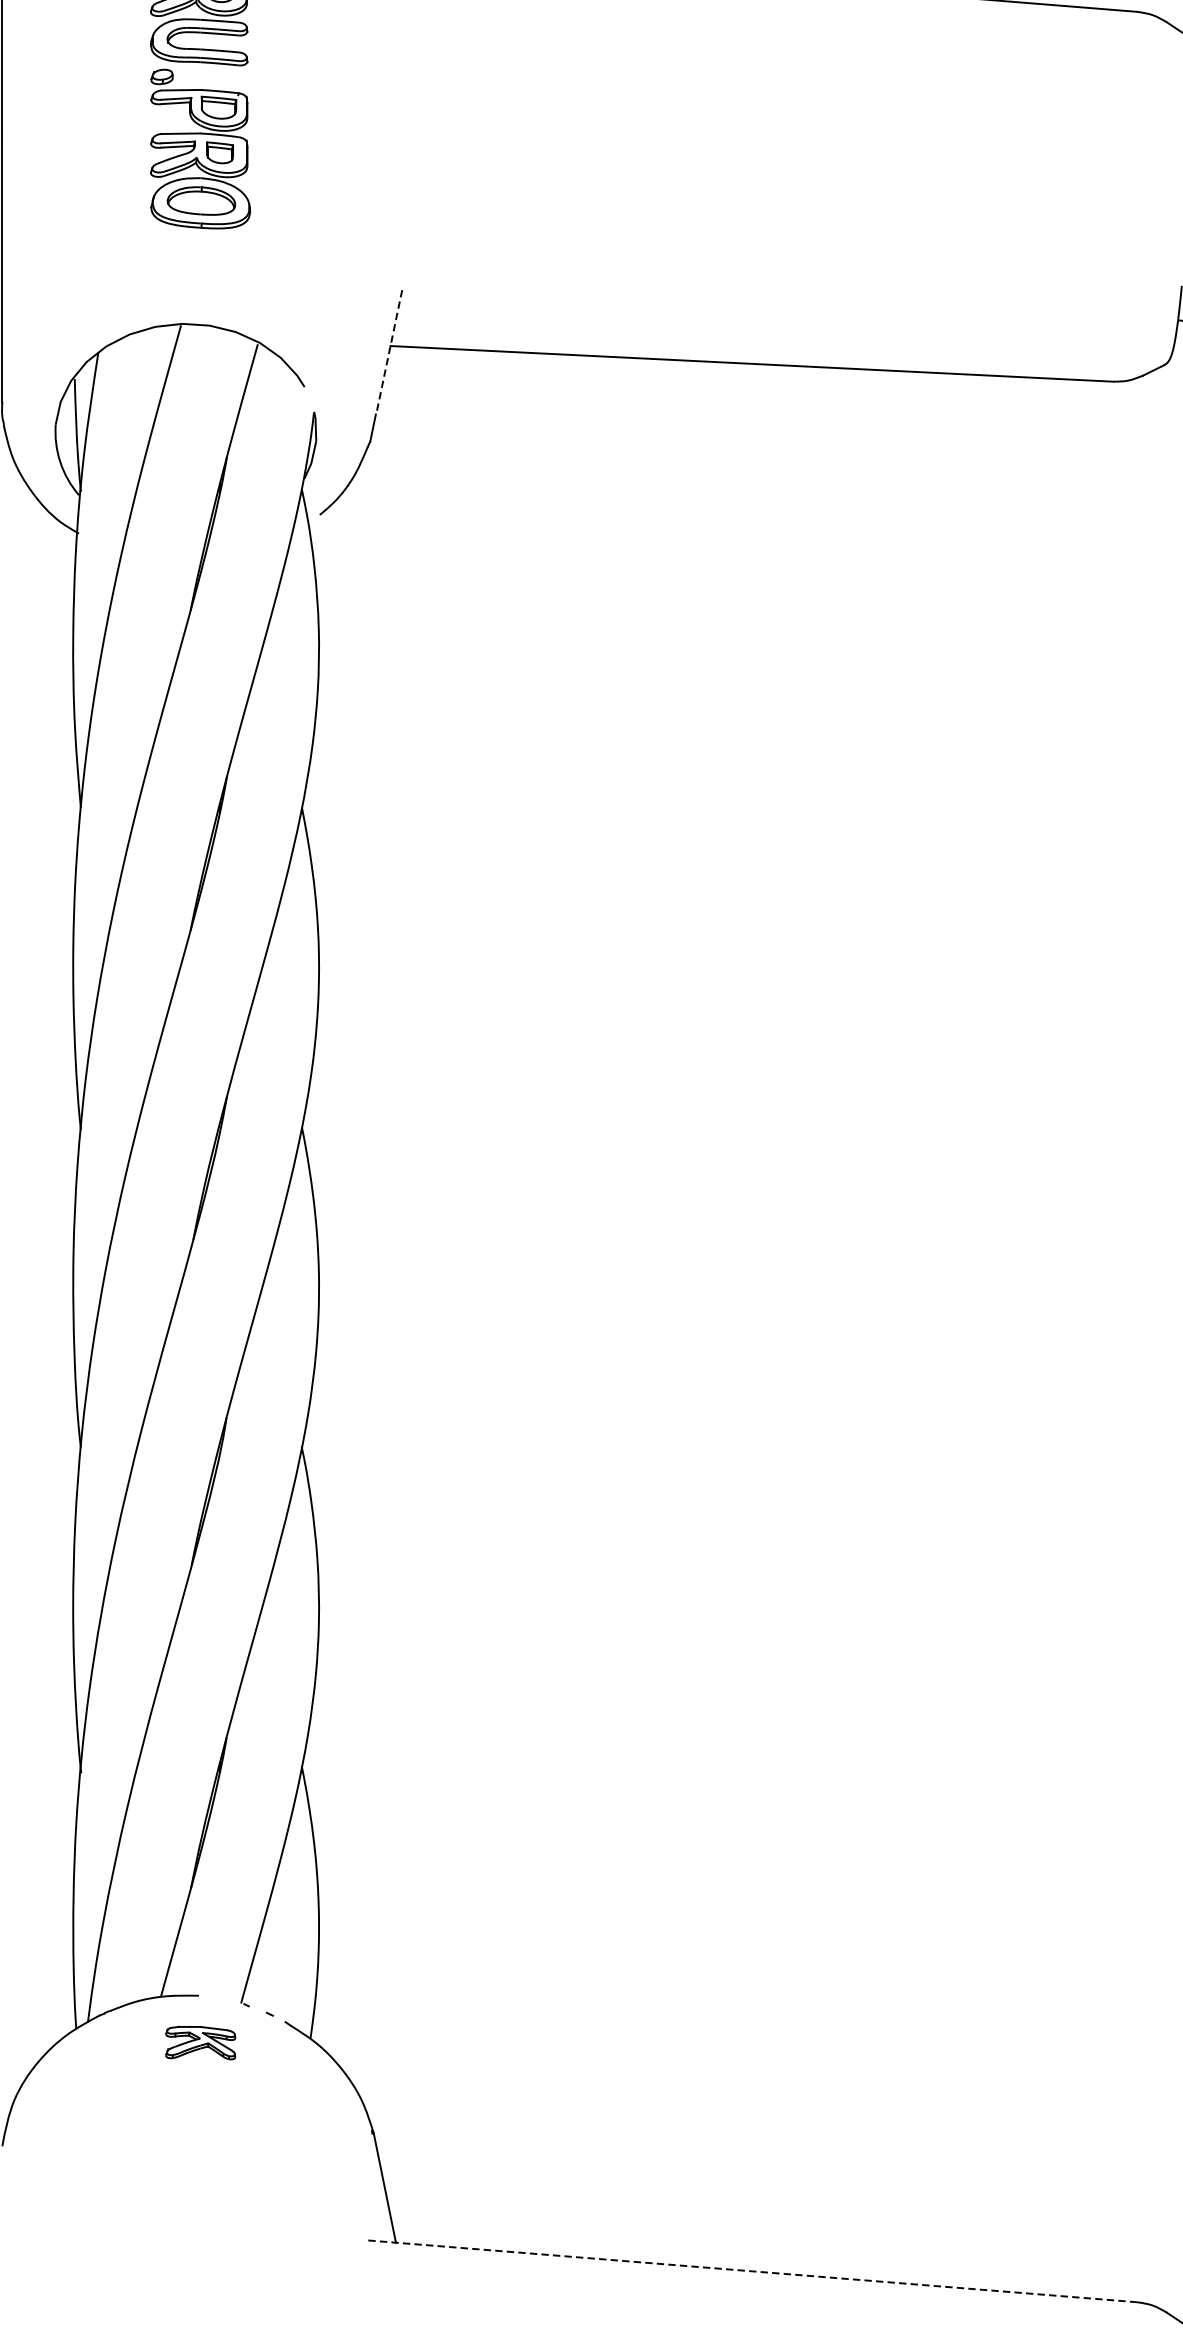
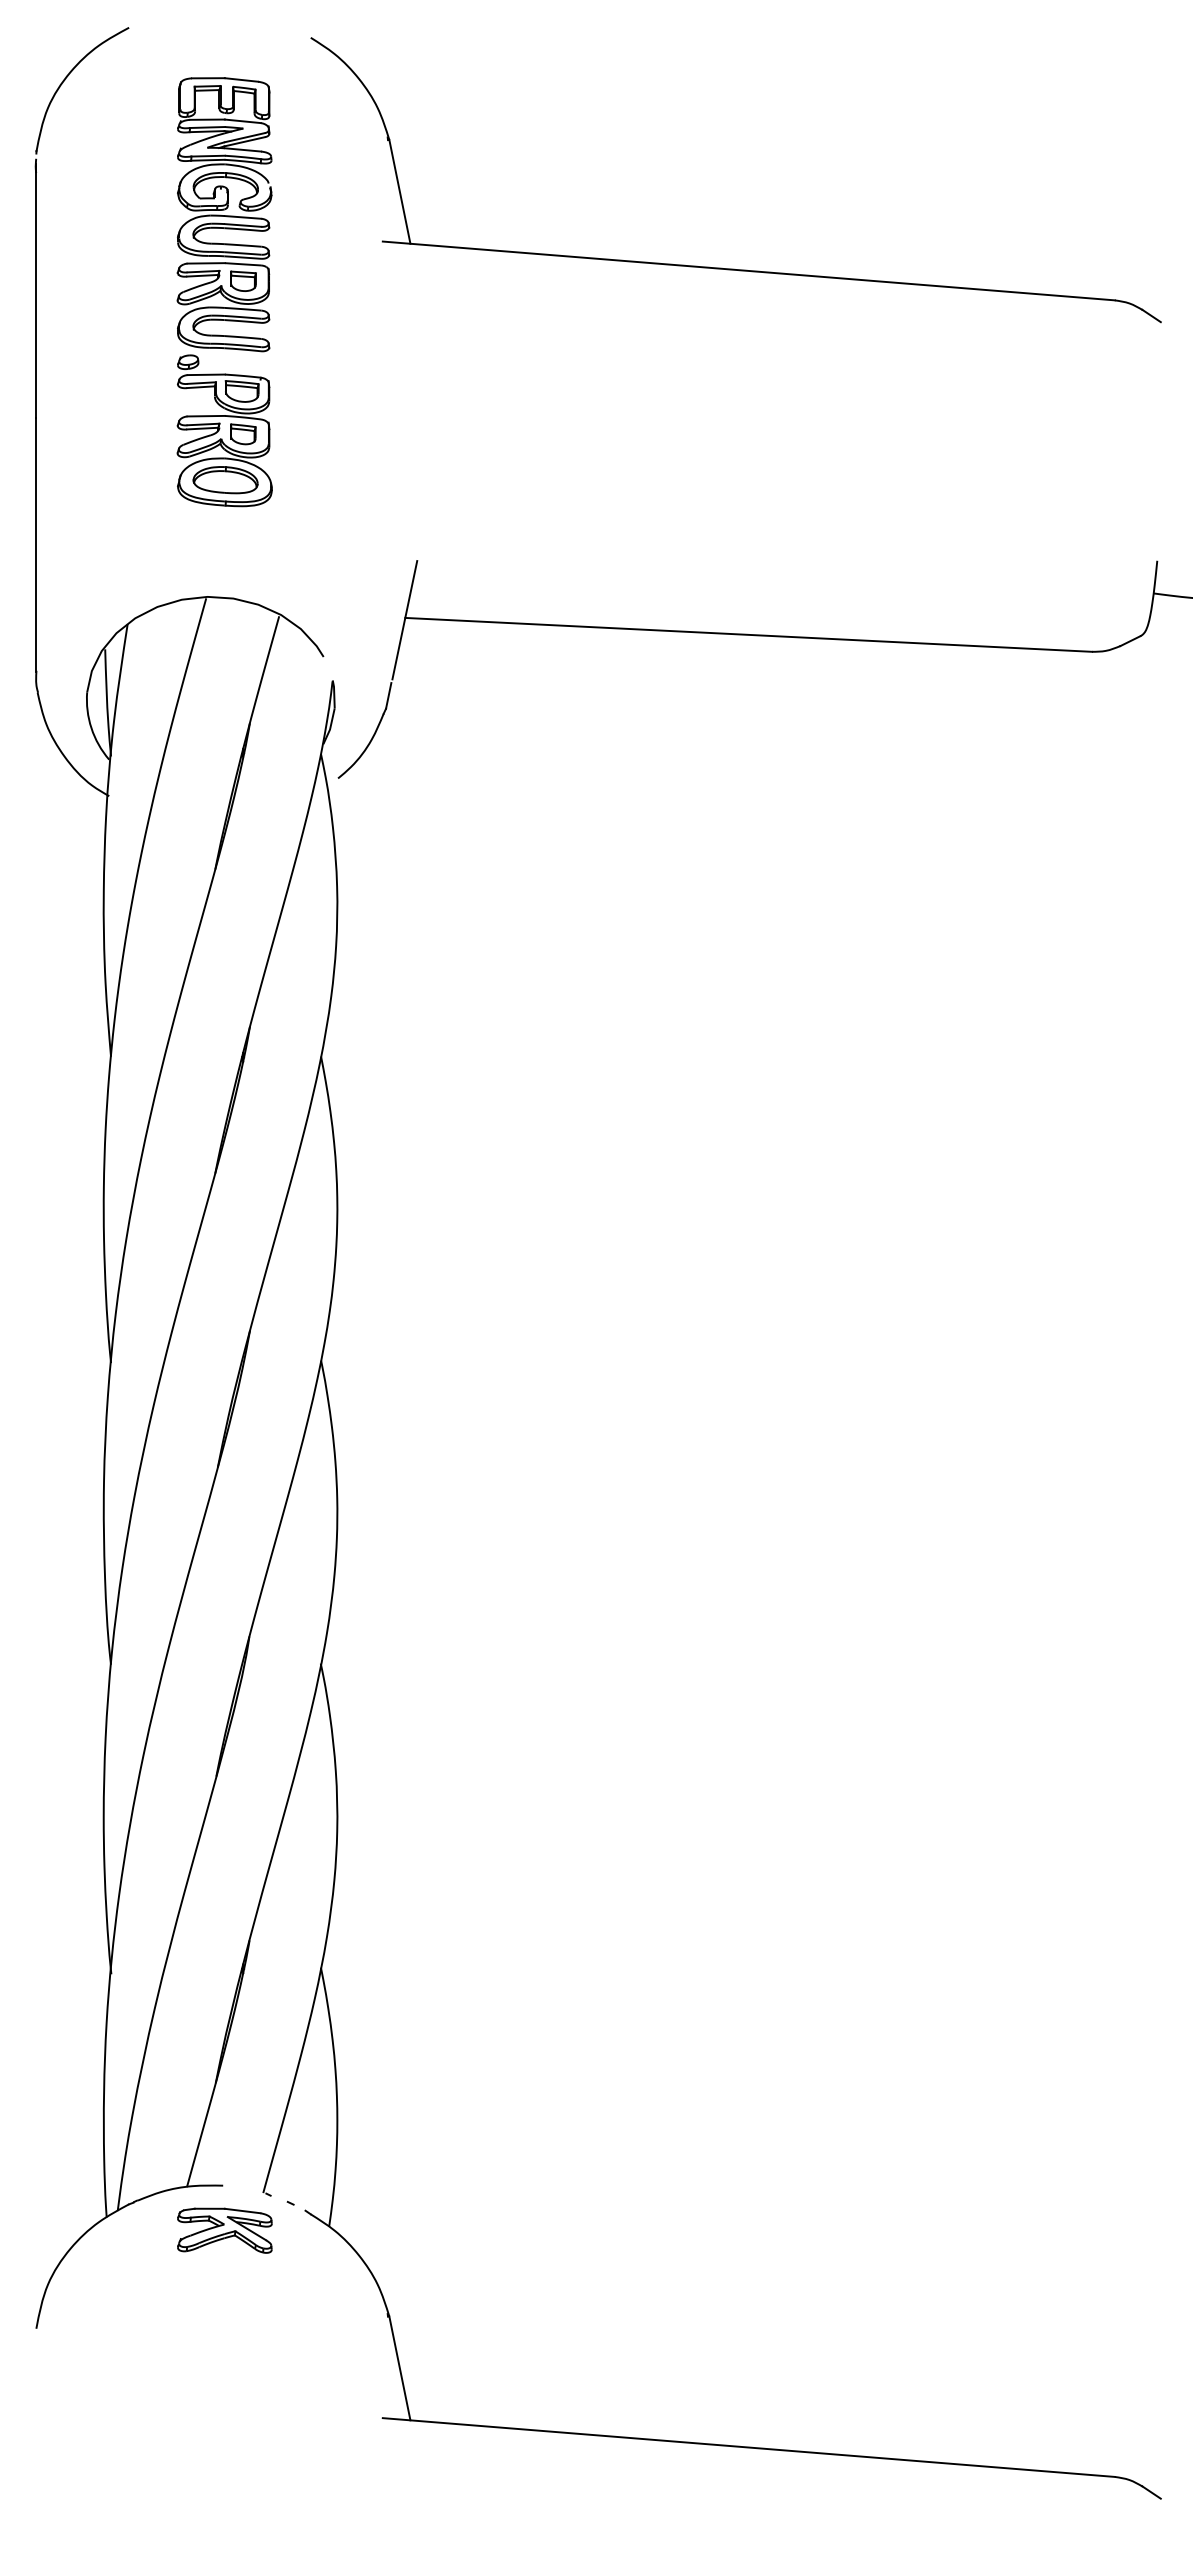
line: (389, 347) -> (404, 619), dashed -> solid
part: (200, 2042) -> (224, 2230), size x1.43
line: (751, 2271) -> (748, 2447), dashed -> solid

